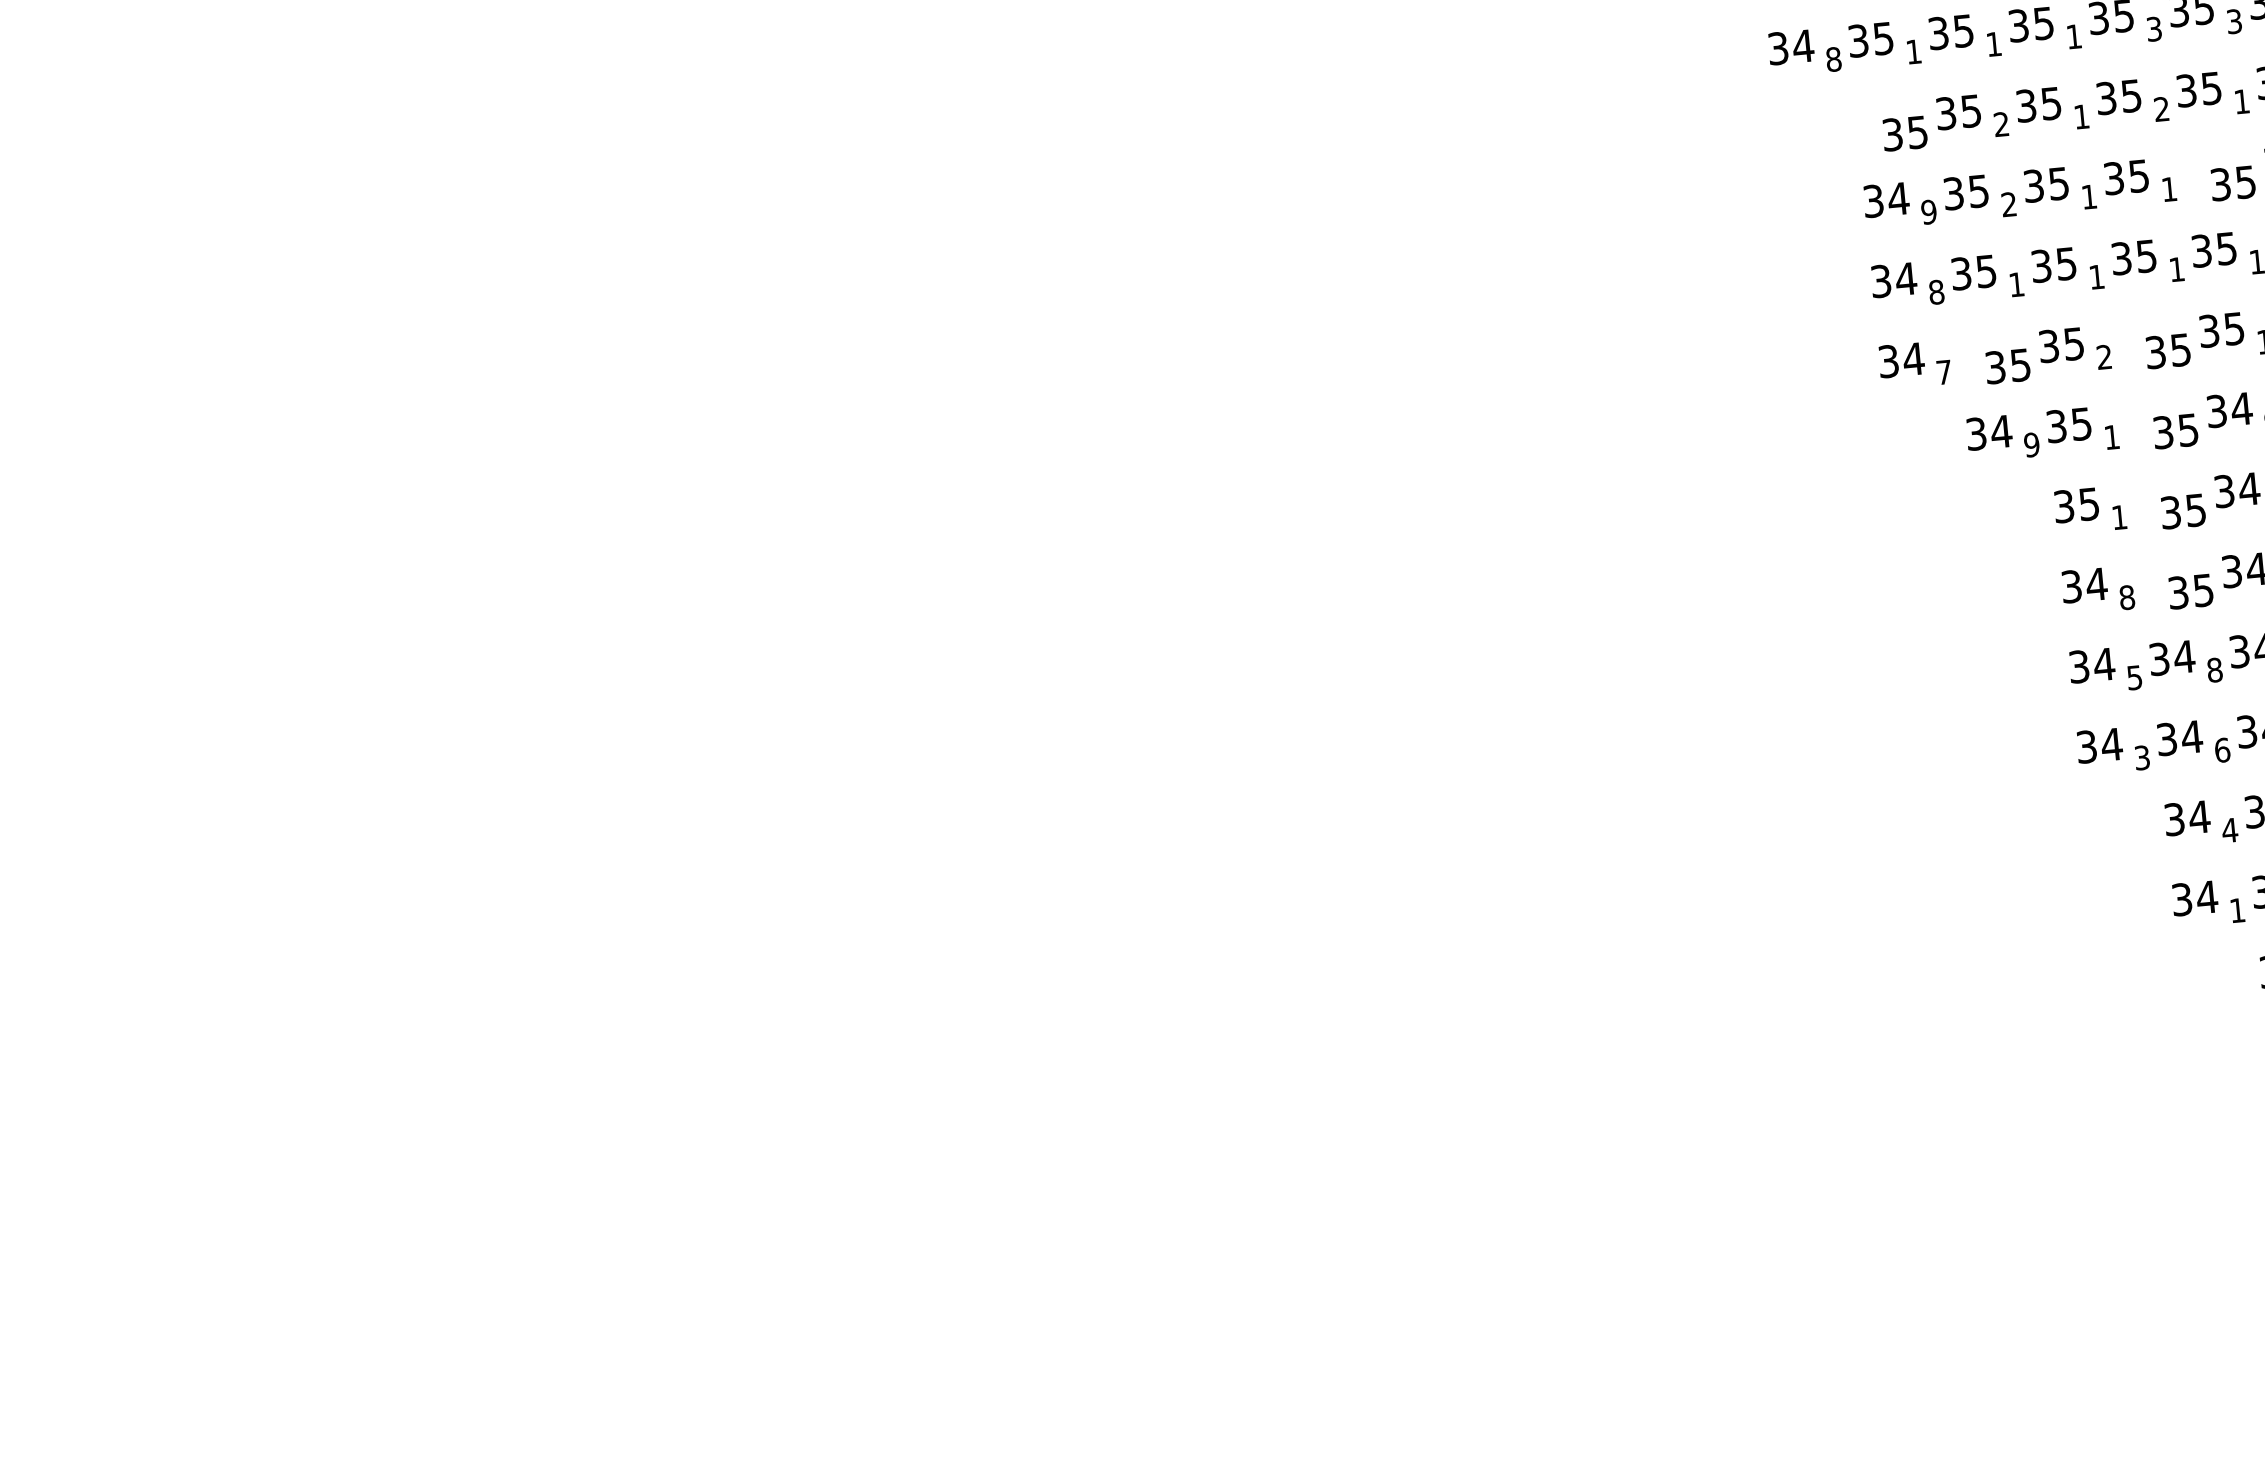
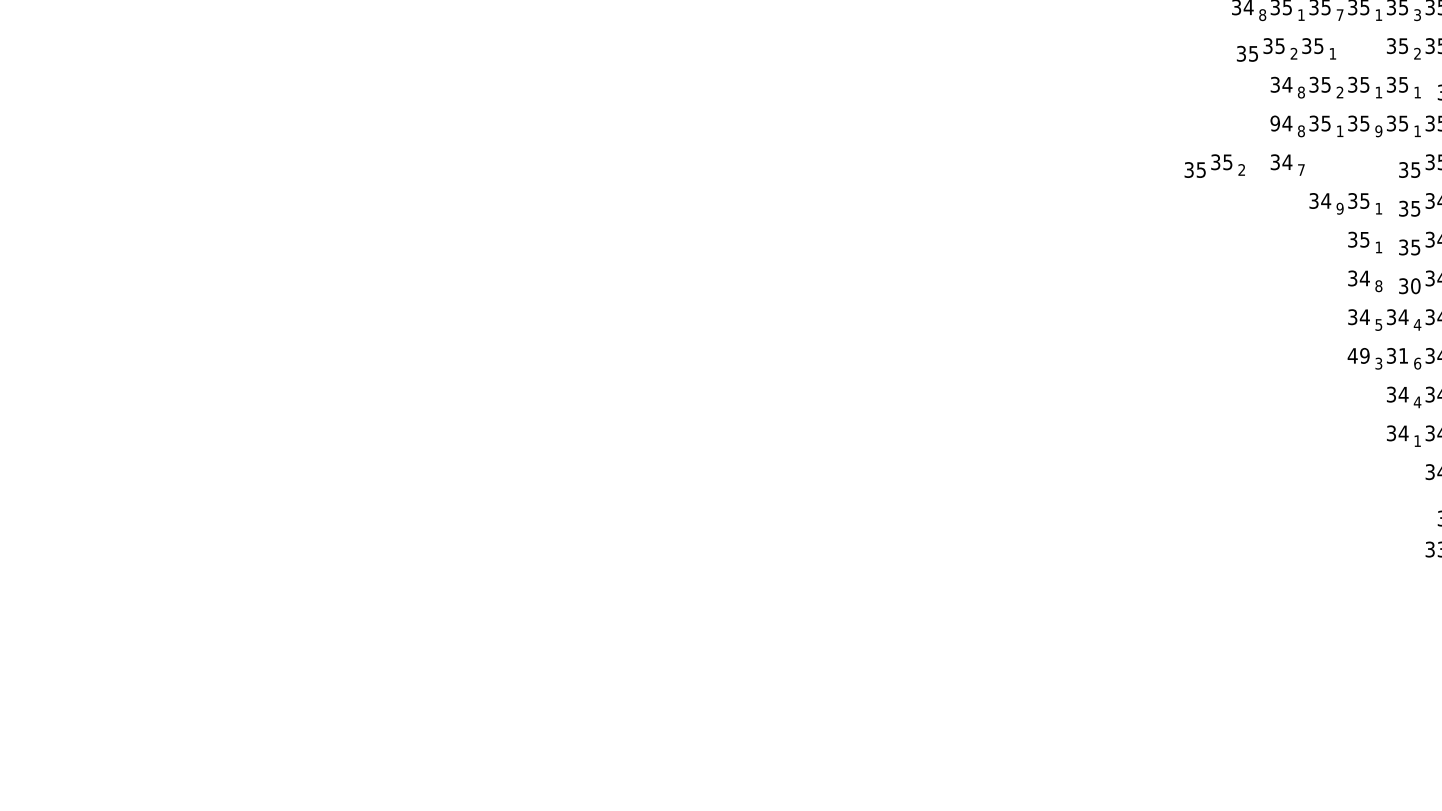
text: (1992, 43) -> (1339, 14), 1 -> 7
text: (1982, 117) -> (1285, 49), moved
text: (1927, 212) -> (1300, 92), 9 -> 8
text: (2096, 277) -> (1378, 131), 1 -> 9
text: (1879, 281) -> (1274, 123), 34 -> 94
text: (2046, 353) -> (1214, 165), moved
text: (2203, 591) -> (1415, 286), 35 -> 30
text: (2214, 669) -> (1417, 324), 8 -> 4
text: (2191, 736) -> (1403, 355), 34 -> 31
text: (2098, 744) -> (1358, 355), 34 -> 49

